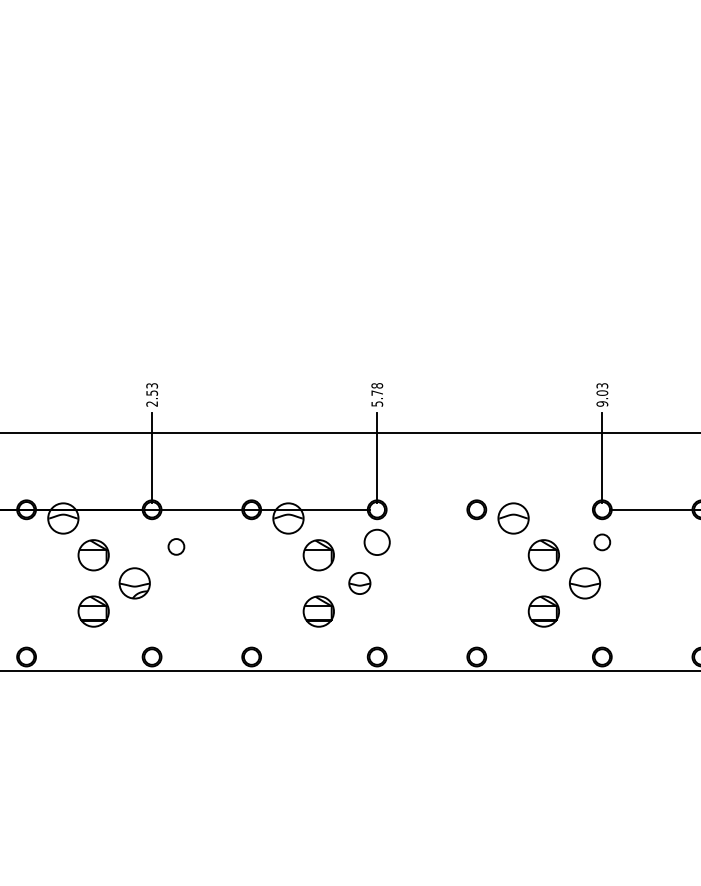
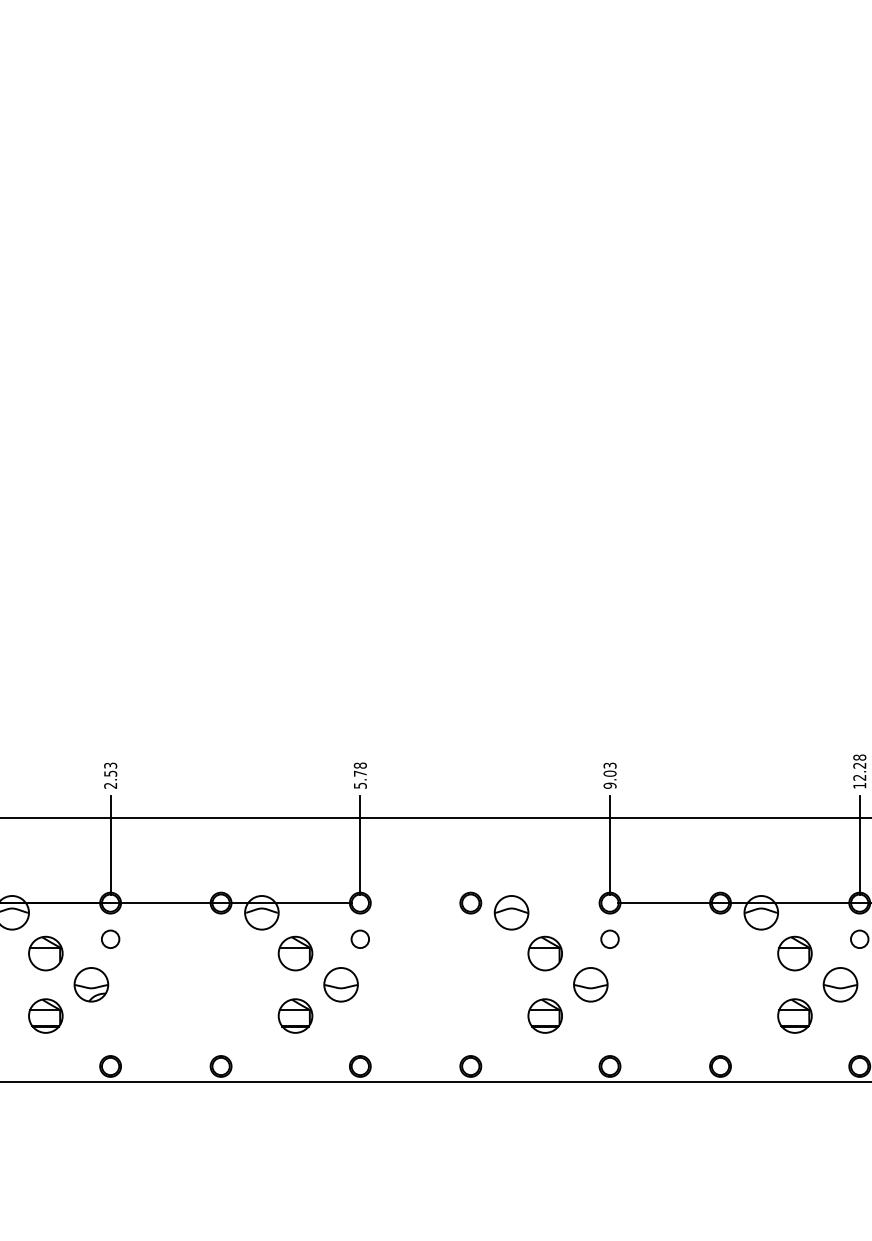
circle: (377, 542) -> (360, 939), size x0.62
circle: (176, 546) -> (110, 938), moved
part: (359, 583) -> (340, 984), size x1.43

